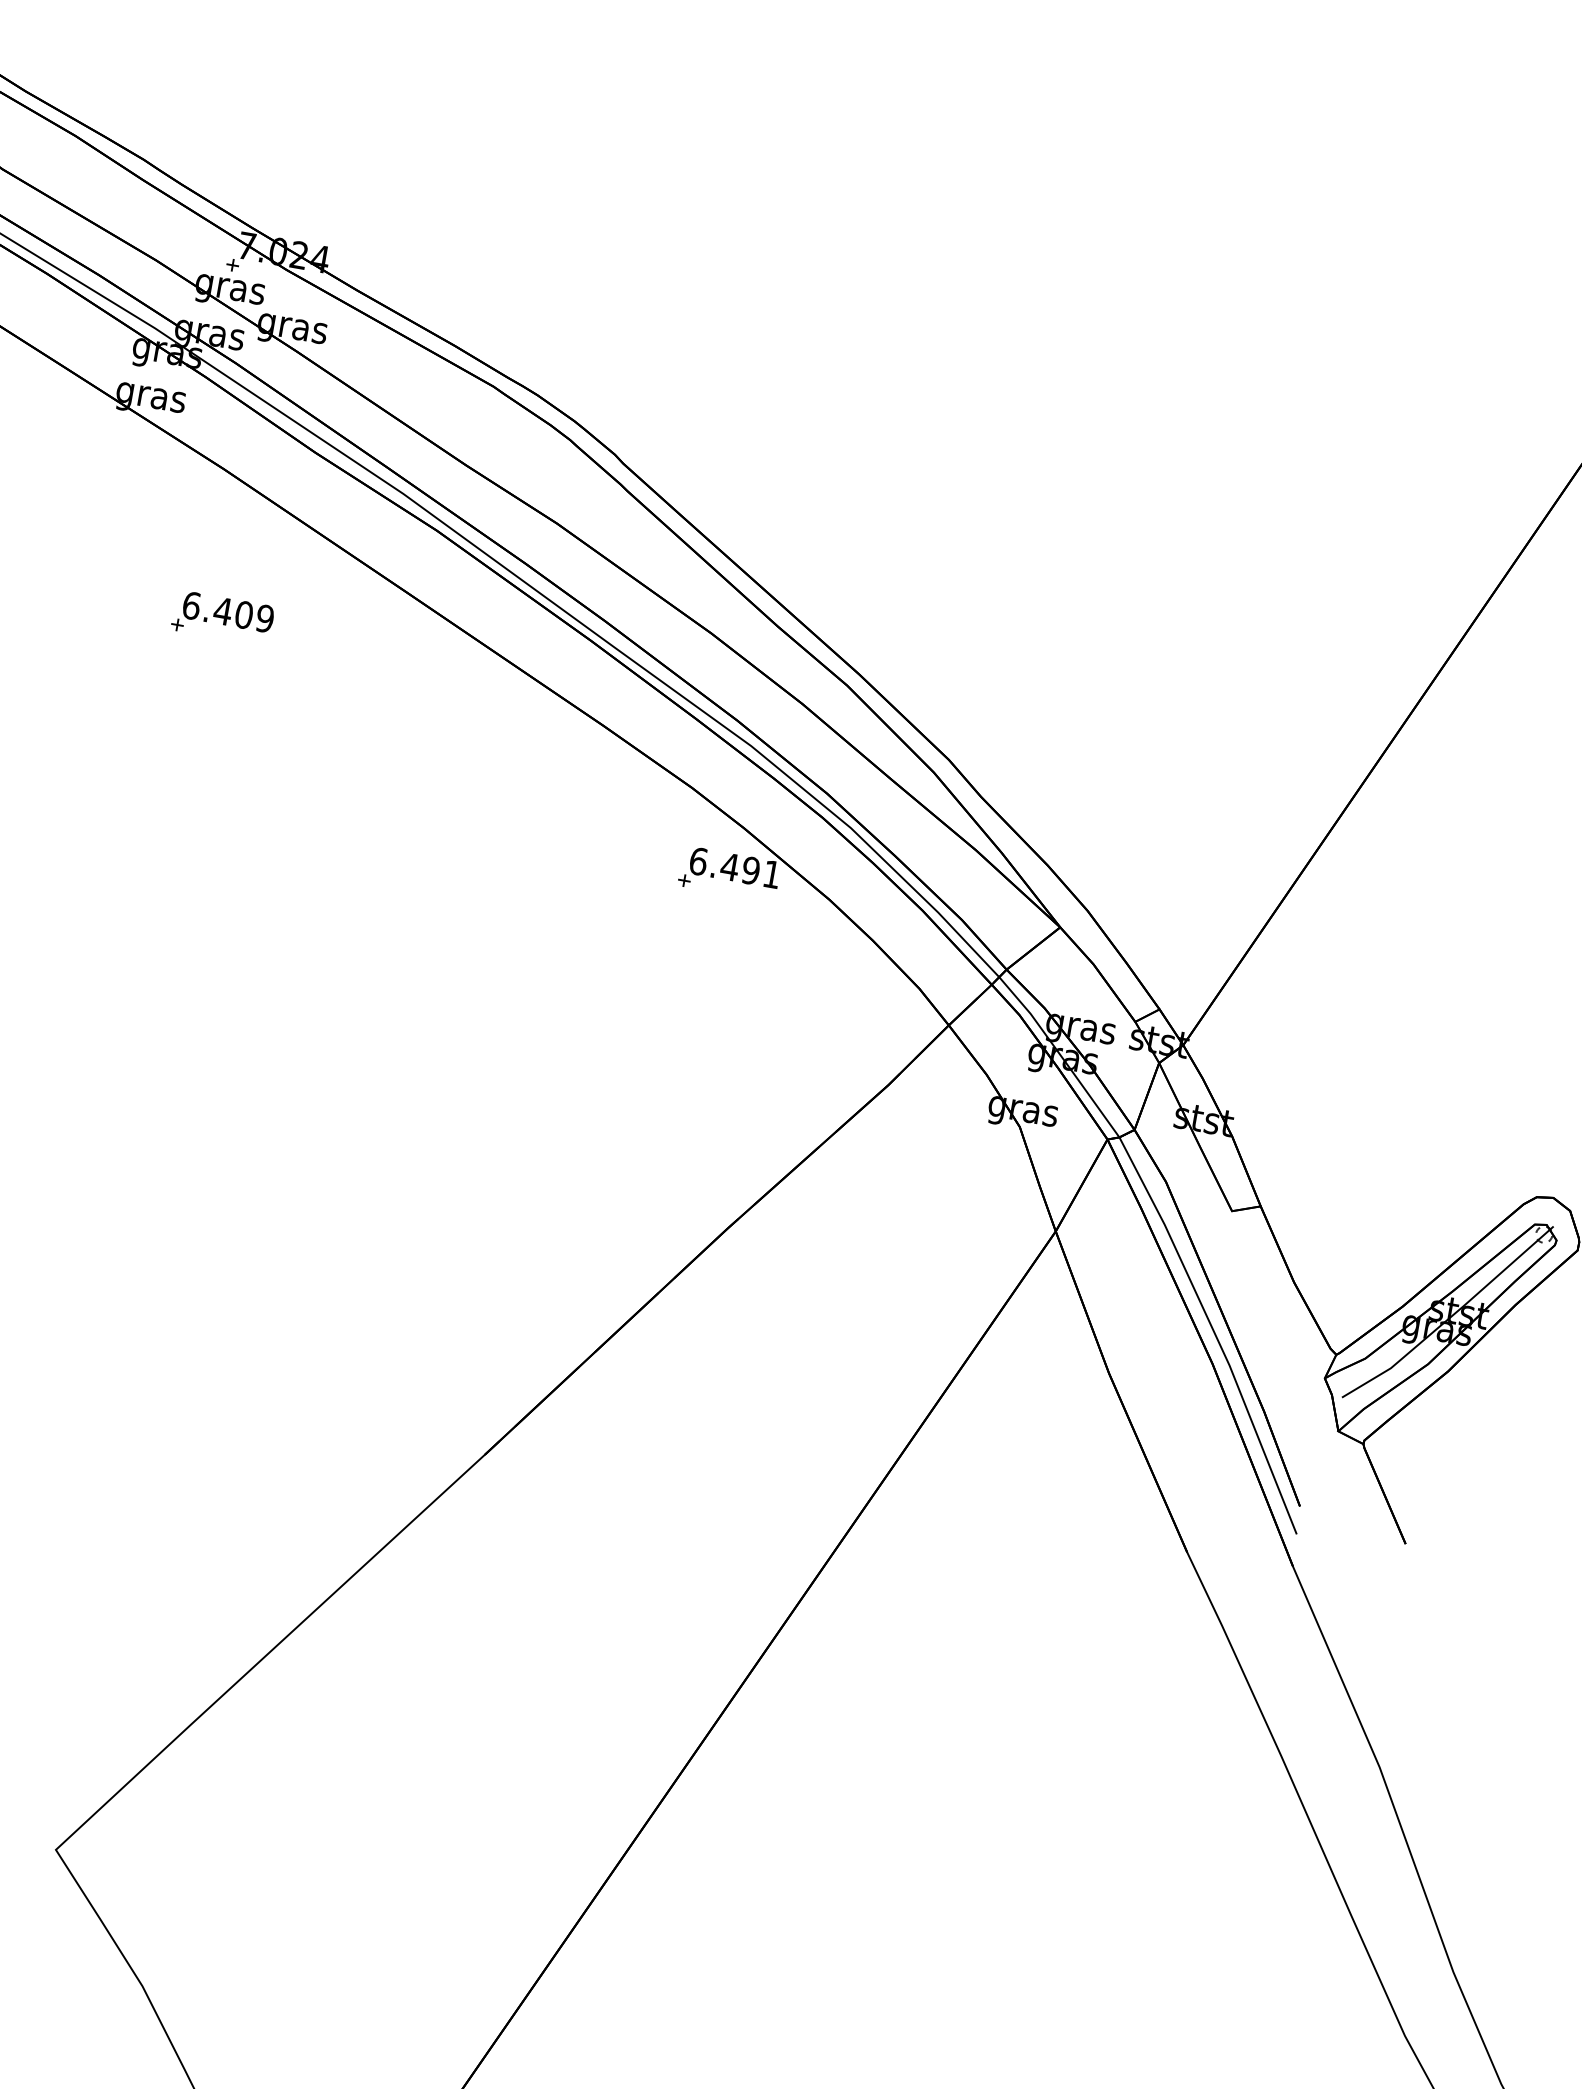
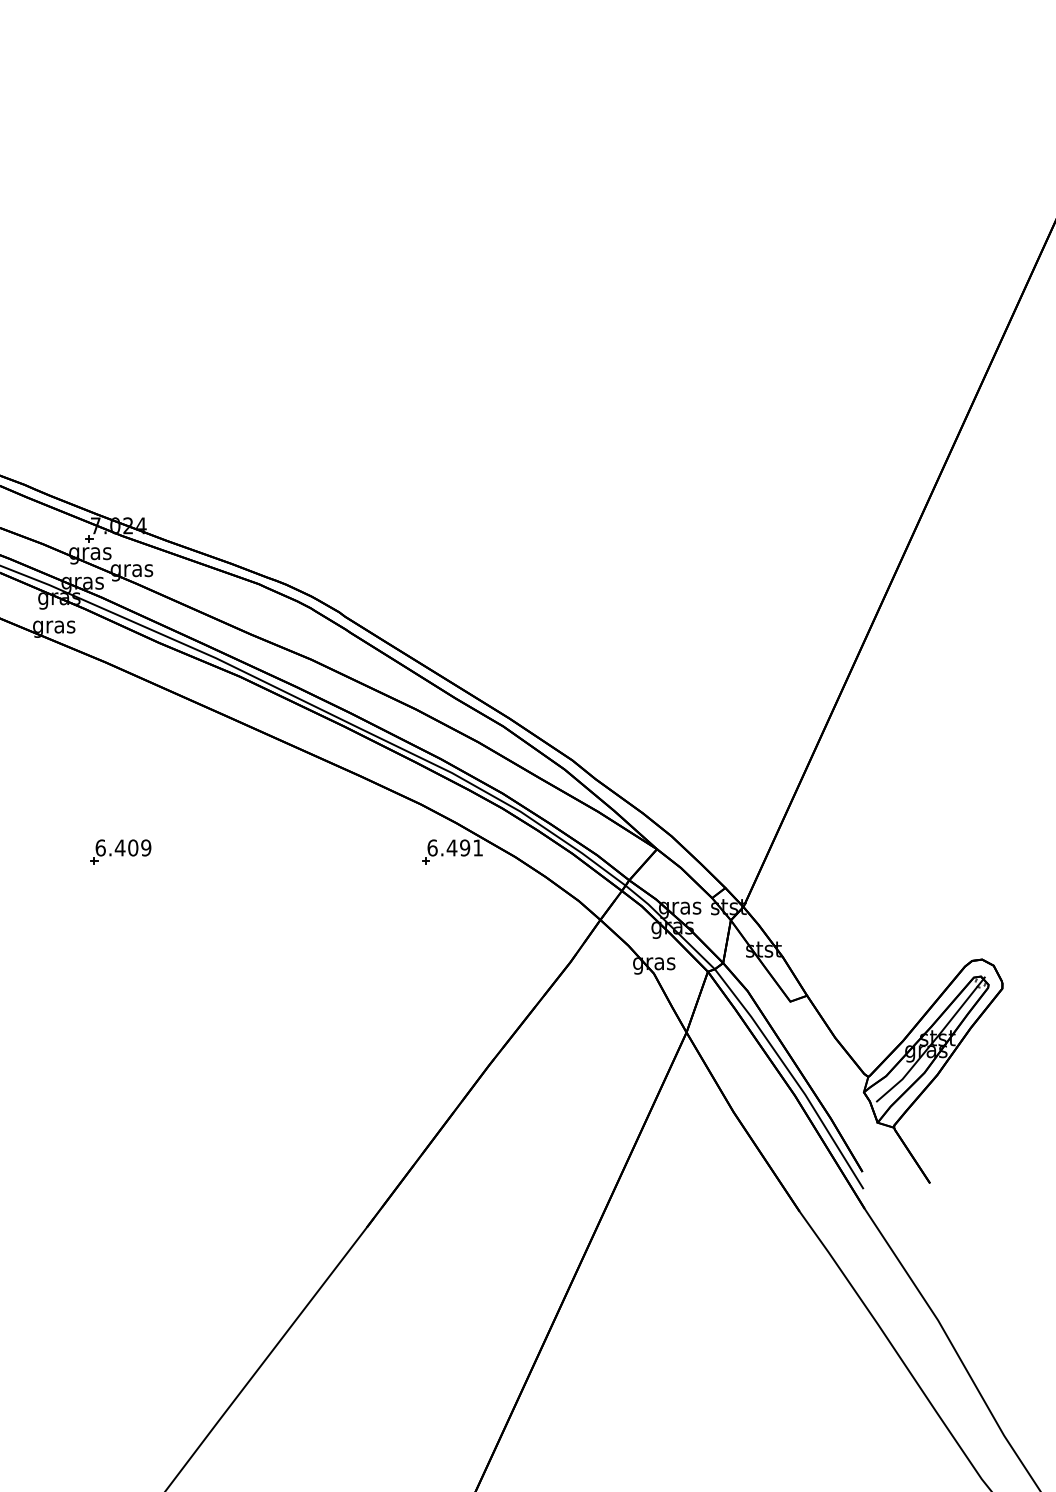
part: (222, 617) -> (120, 851), moved

